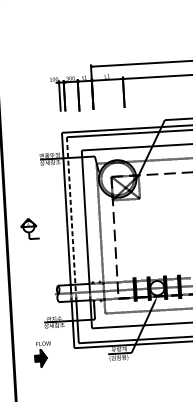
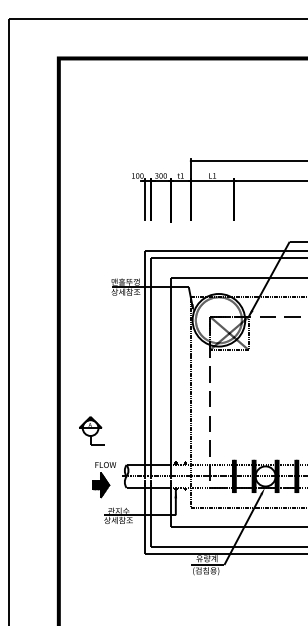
line: (71, 216) -> (151, 368), dashed -> solid
part: (29, 228) -> (91, 430), moved
part: (43, 354) -> (104, 480), moved

